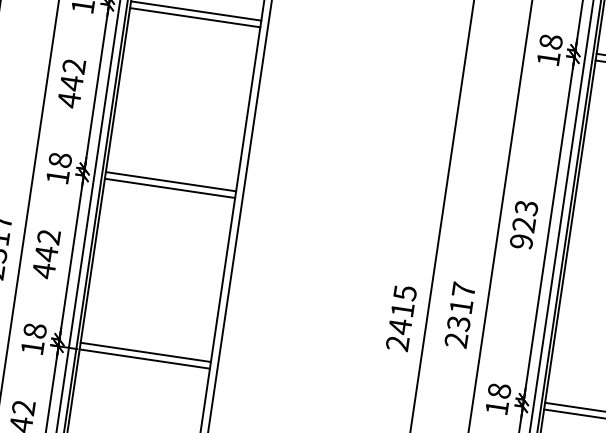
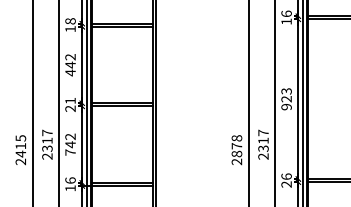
text: (550, 41) -> (286, 13), 18 -> 16
text: (59, 167) -> (70, 104), 18 -> 21
text: (43, 270) -> (70, 152), 442 -> 742
text: (401, 310) -> (236, 146), 2415 -> 2878
text: (35, 330) -> (70, 180), 18 -> 16
text: (498, 399) -> (286, 180), 18 -> 26

